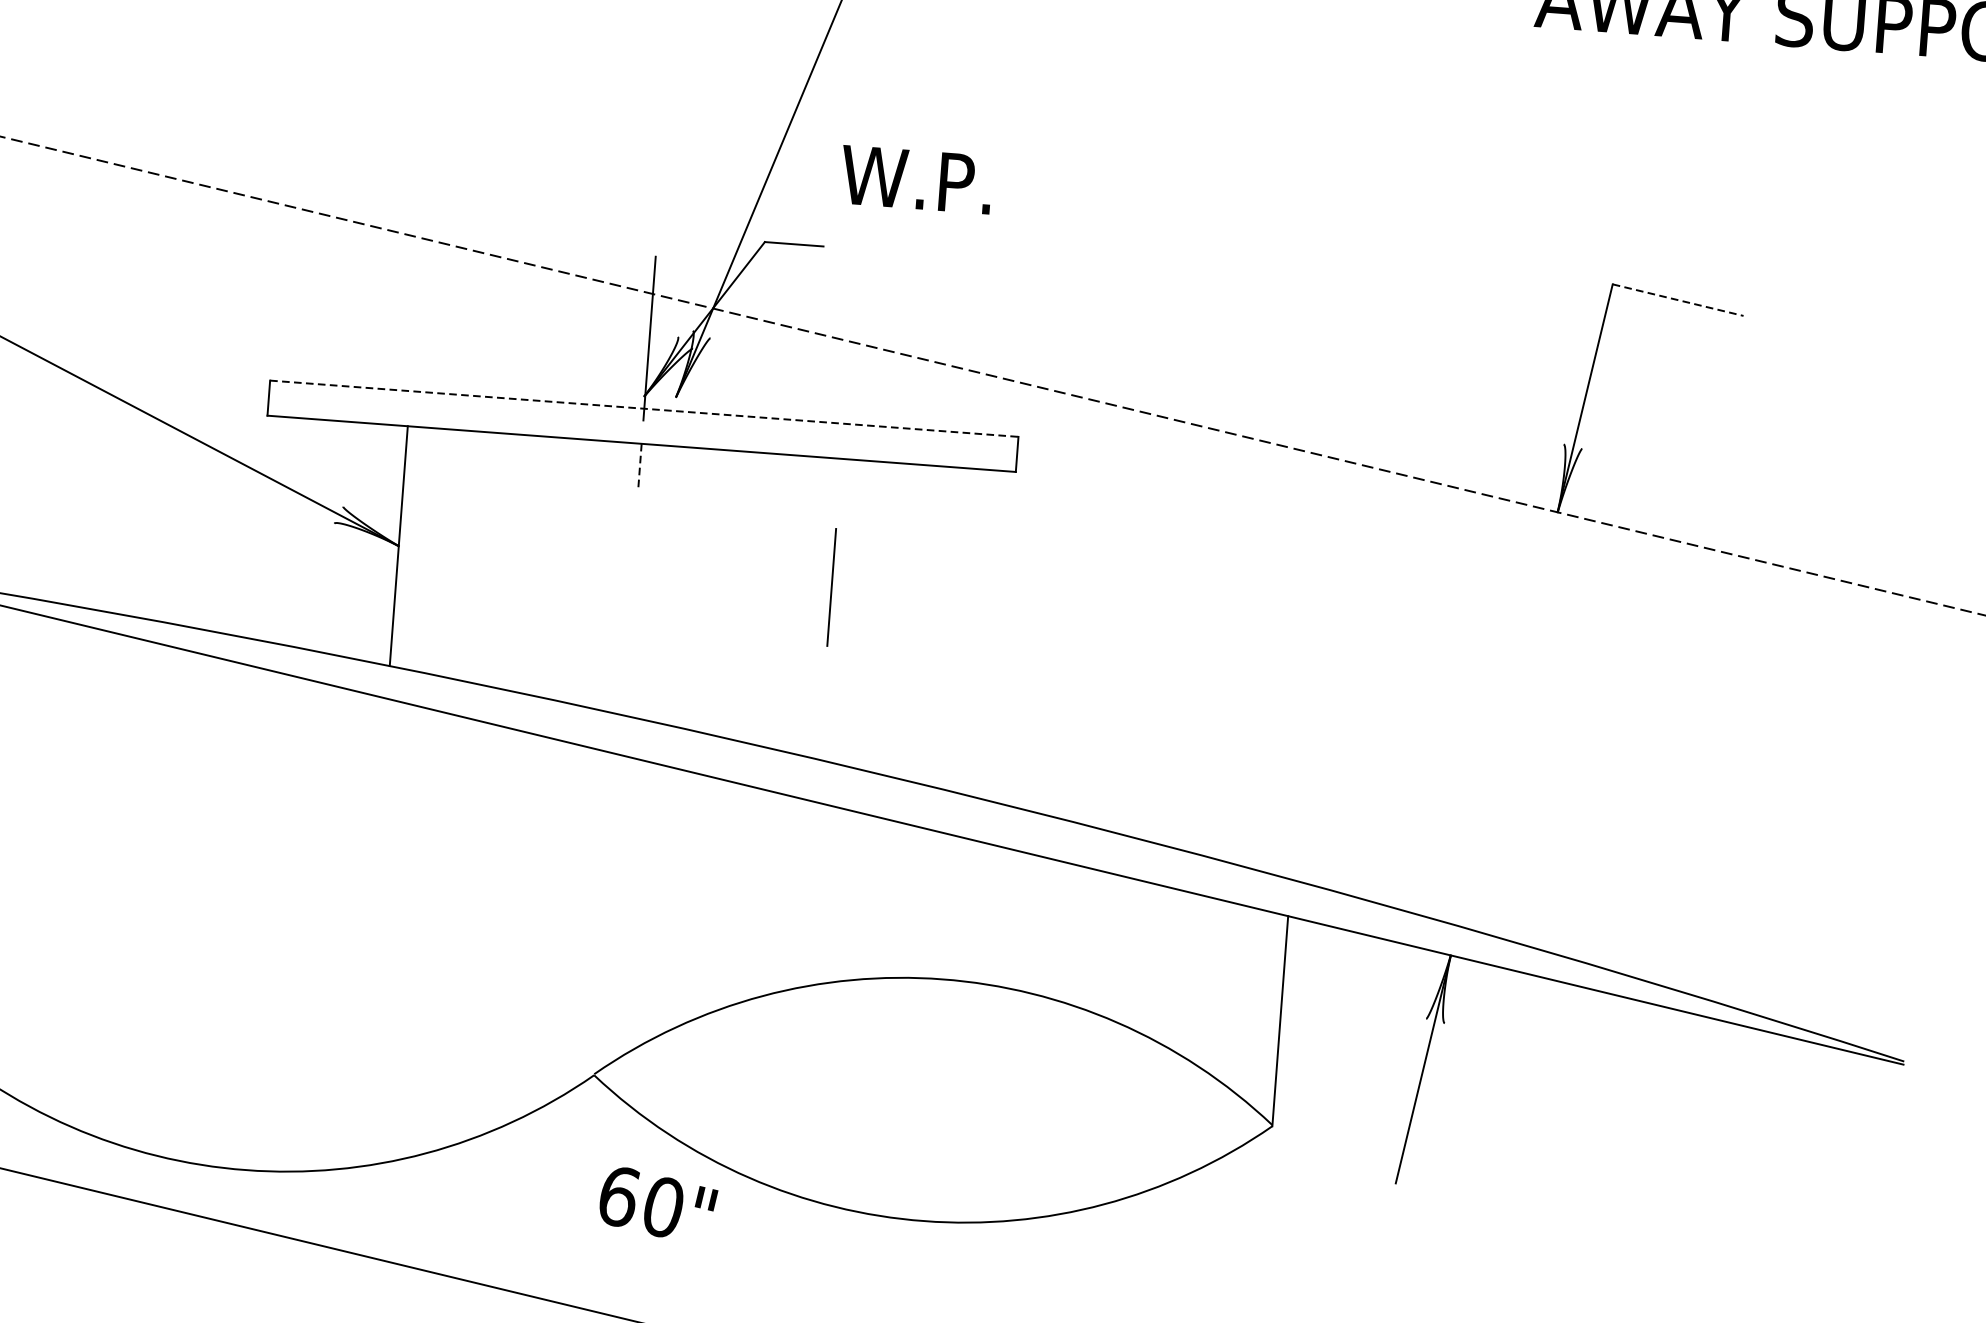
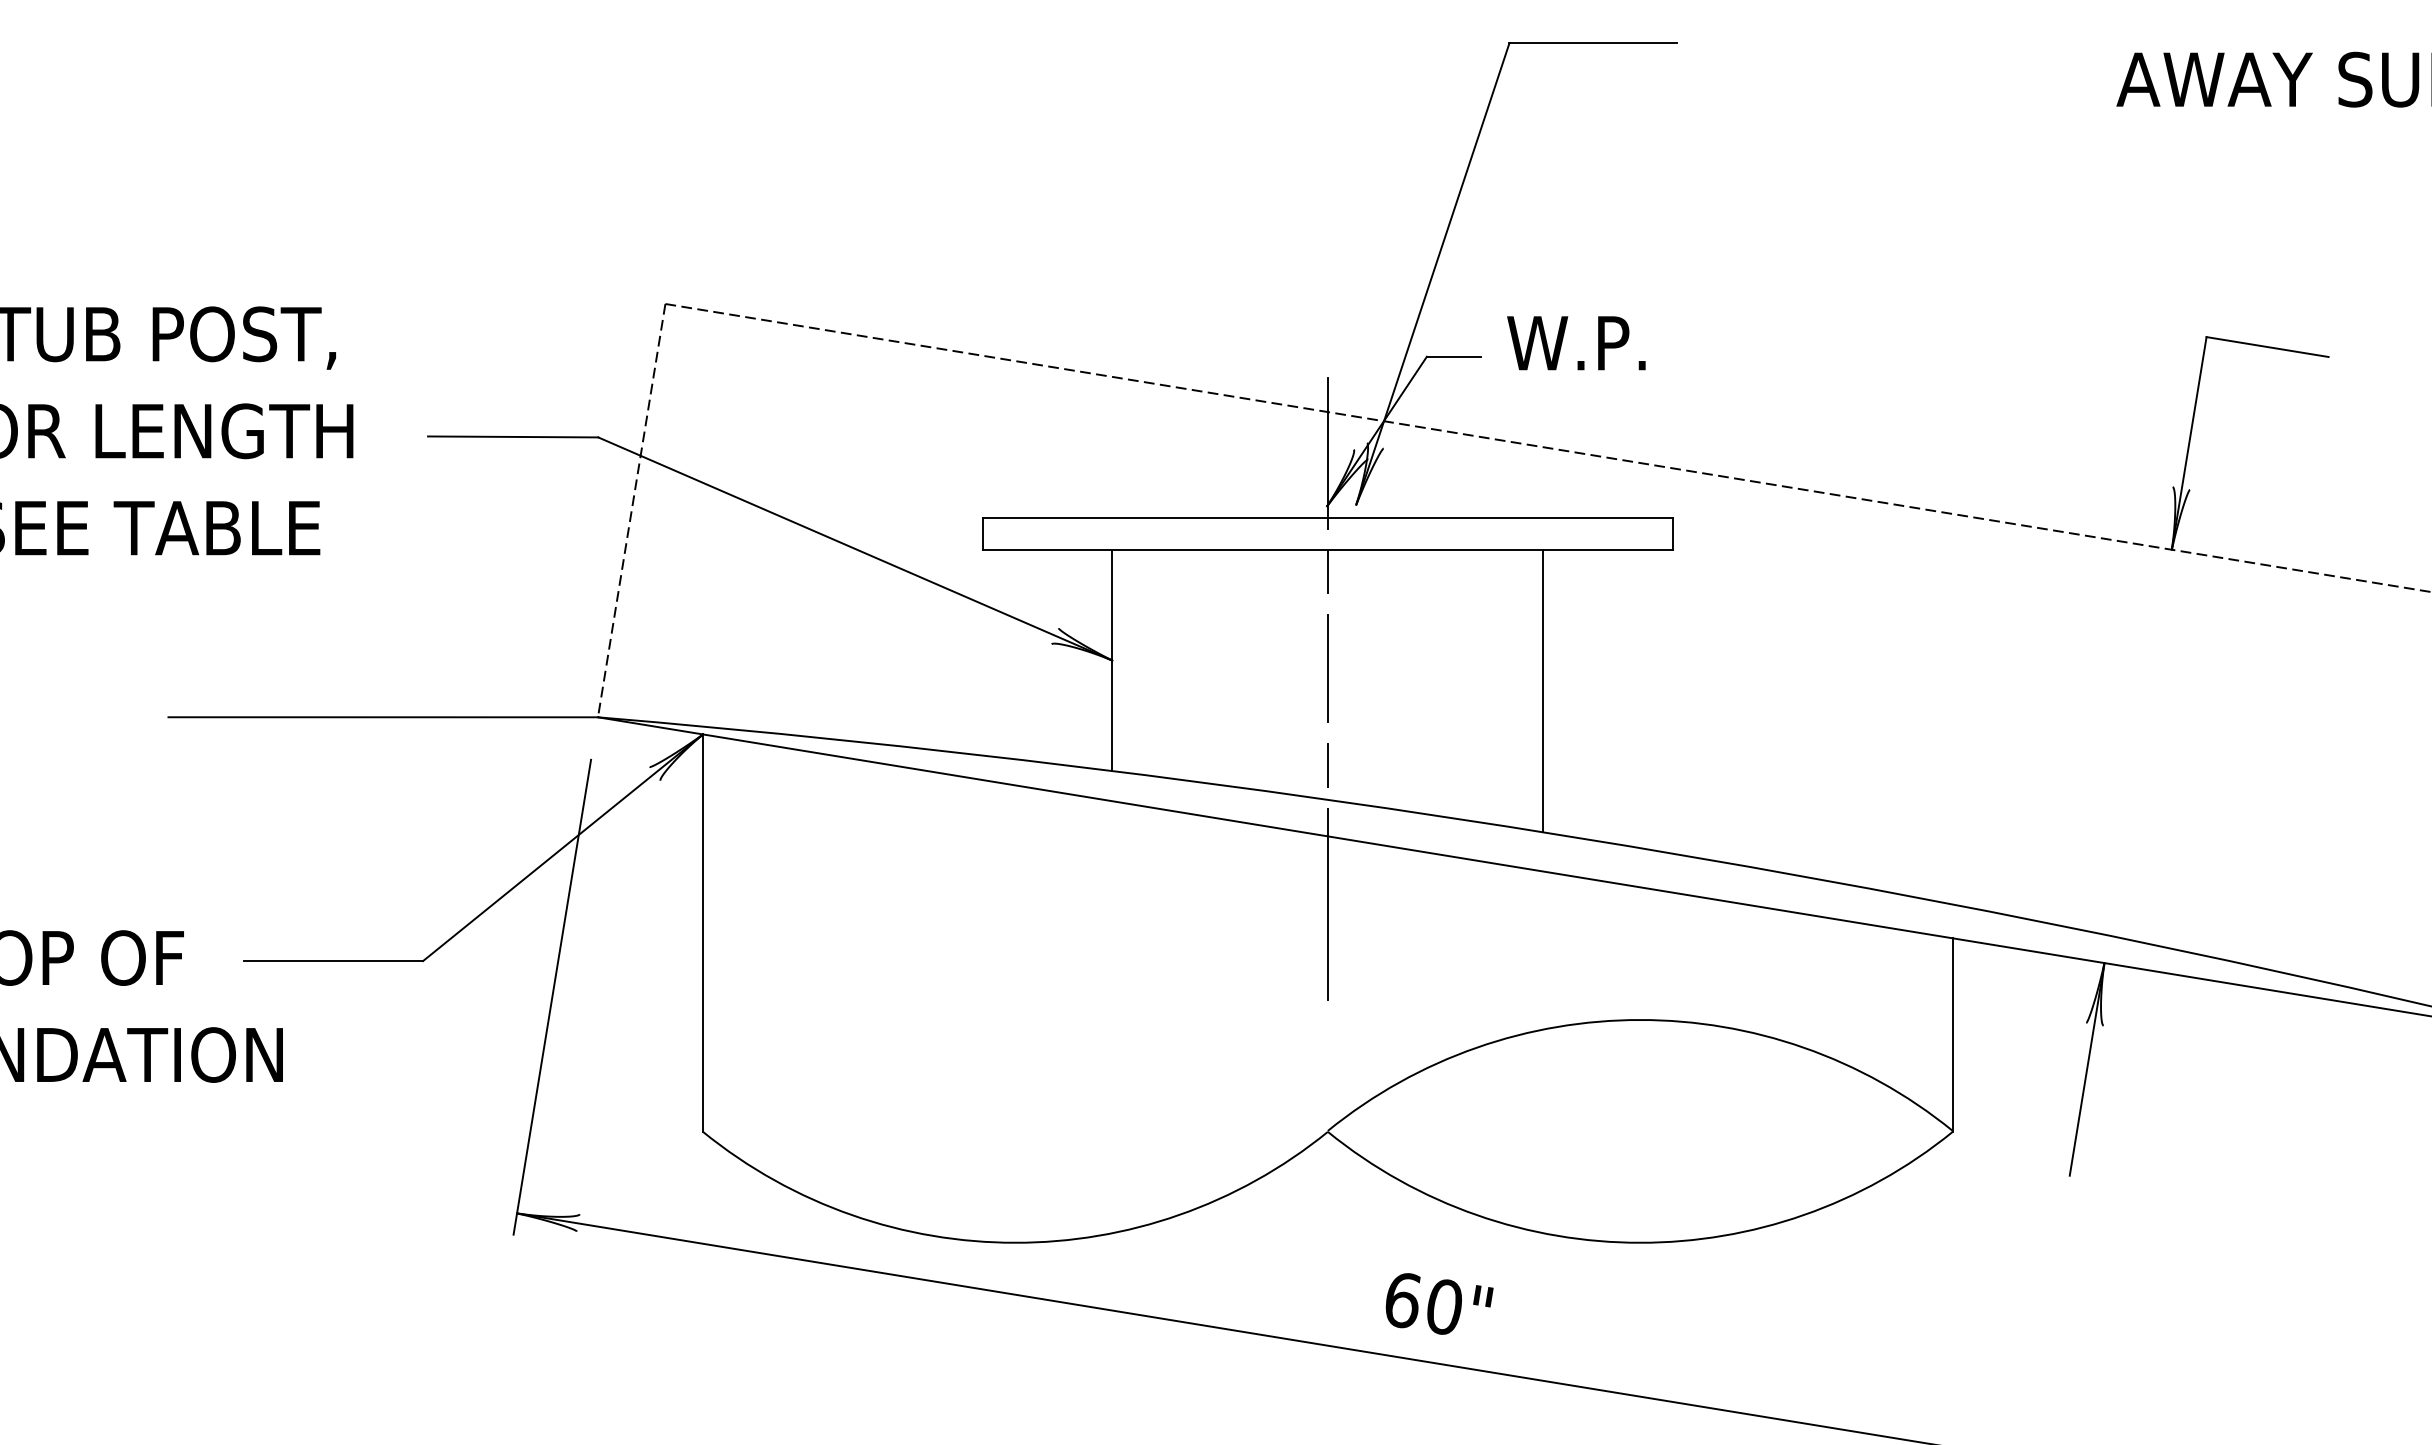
text: (916, 180) -> (1576, 343), moved
line: (1678, 300) -> (2267, 347), dashed -> solid
line: (643, 408) -> (1327, 517), dashed -> solid
line: (639, 467) -> (1327, 571), dashed -> solid
line: (831, 587) -> (1327, 668), moved
line: (864, 614) -> (1543, 691), added
line: (623, 677) -> (1327, 765), added
line: (612, 827) -> (1327, 903), added
text: (658, 1203) -> (1439, 1303), moved

